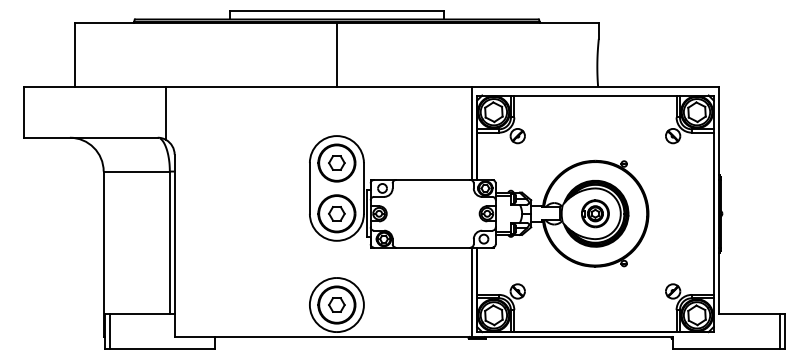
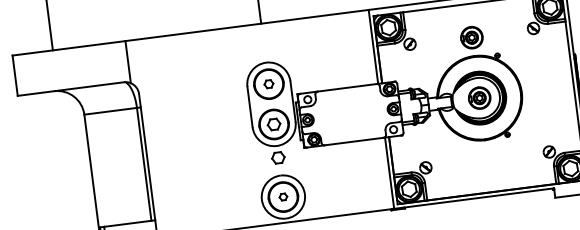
part: (595, 137) -> (471, 37), added
part: (336, 162) -> (268, 83), size x0.7
part: (336, 255) -> (278, 157), added
part: (336, 304) -> (283, 196), size x0.6

